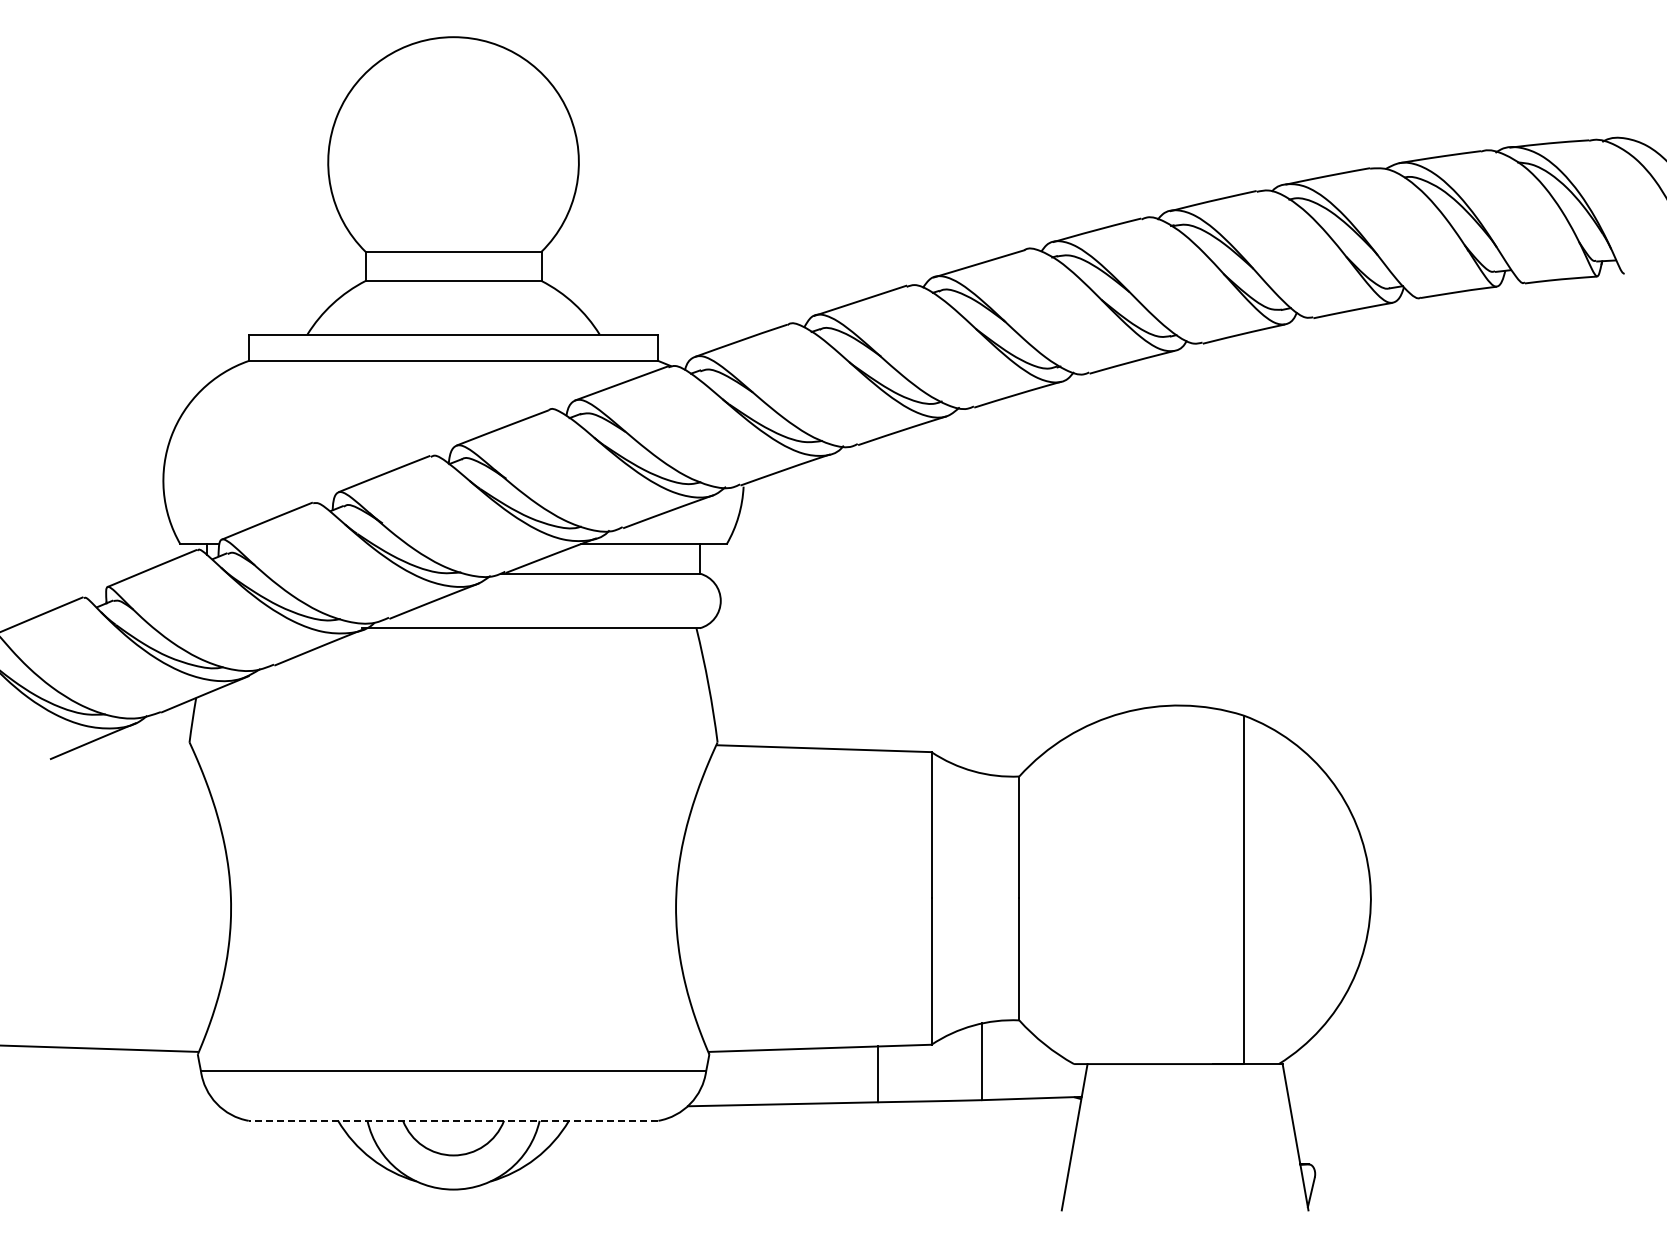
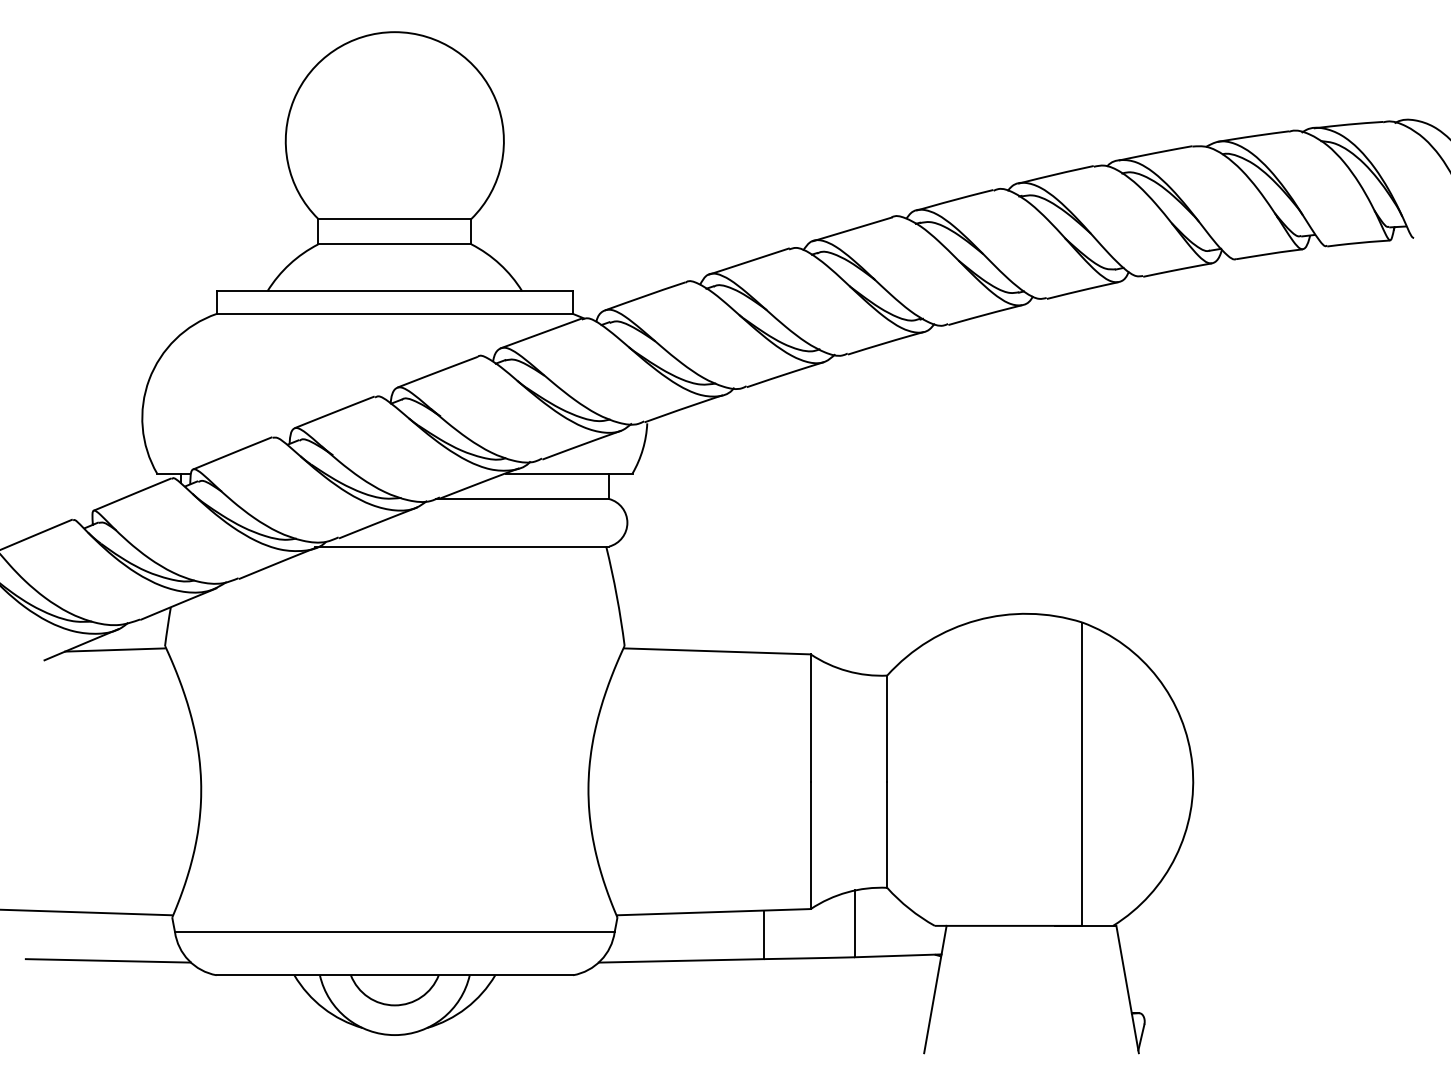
line: (131, 746) -> (114, 649), added
line: (124, 1104) -> (108, 961), added
line: (453, 1120) -> (394, 974), dashed -> solid

